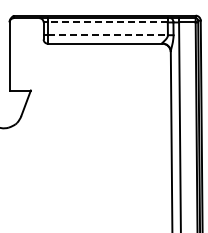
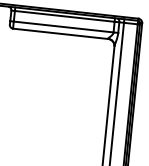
line: (107, 22) -> (64, 16), dashed -> solid
line: (108, 35) -> (64, 27), dashed -> solid

